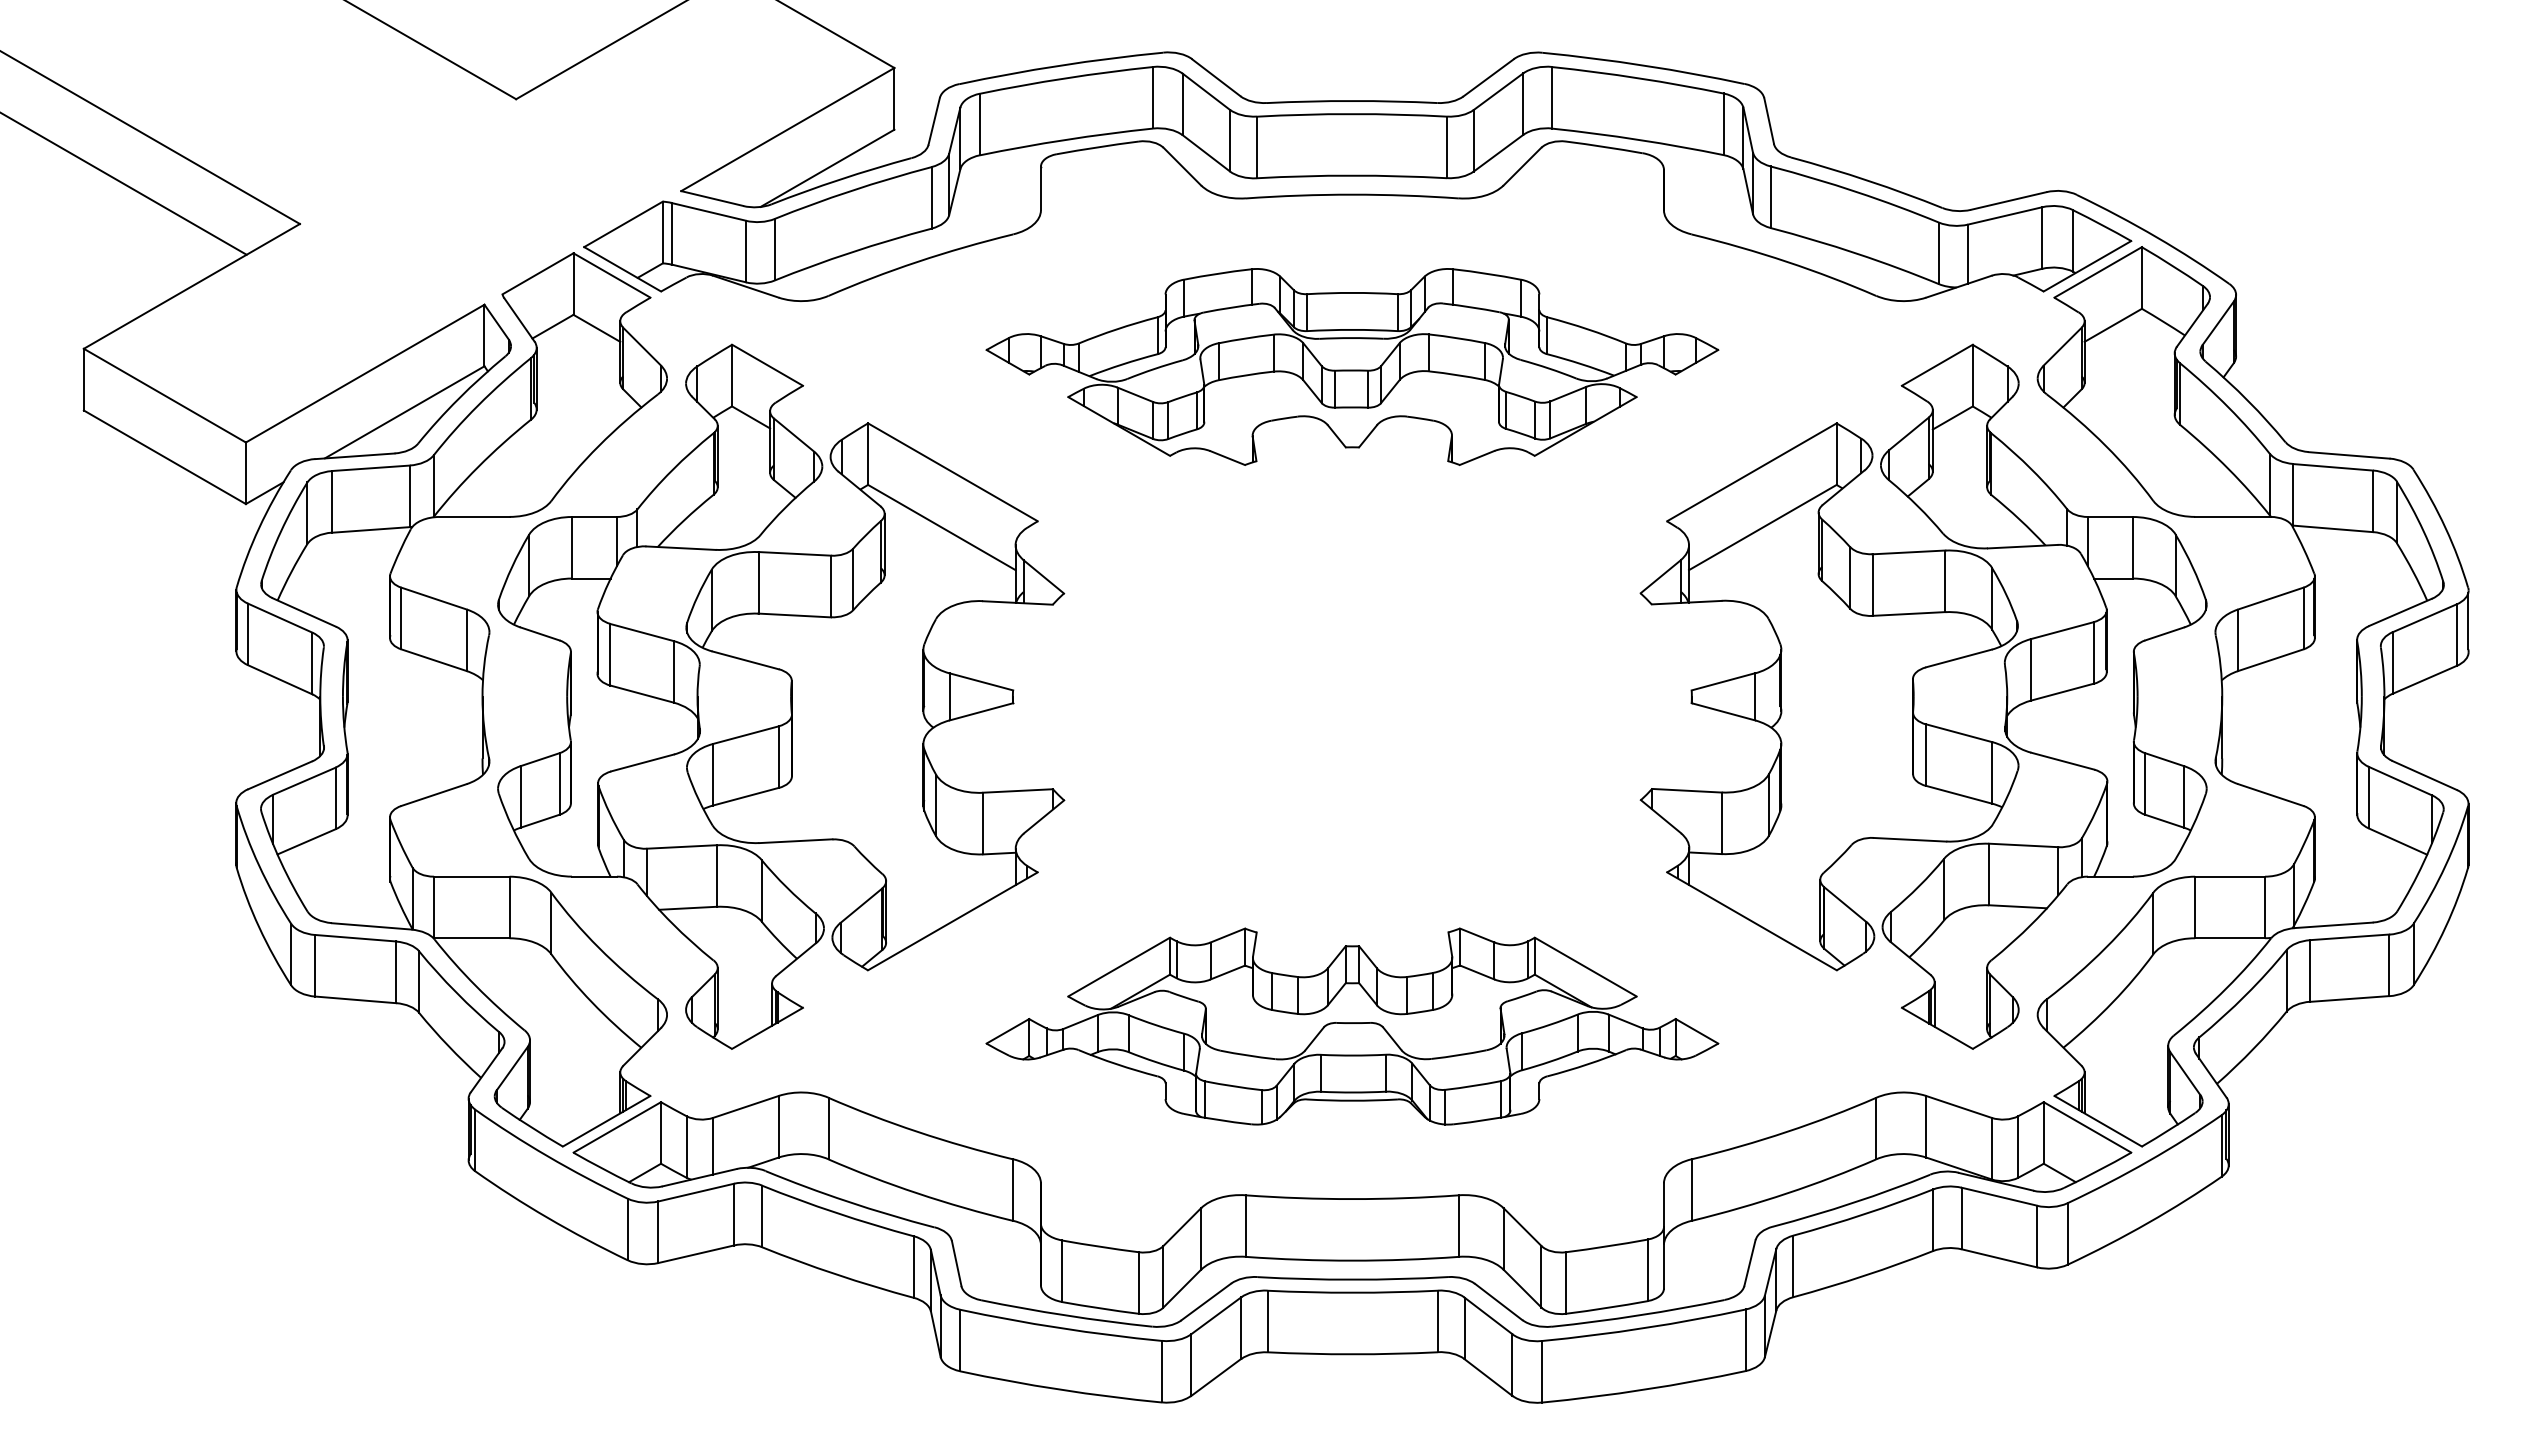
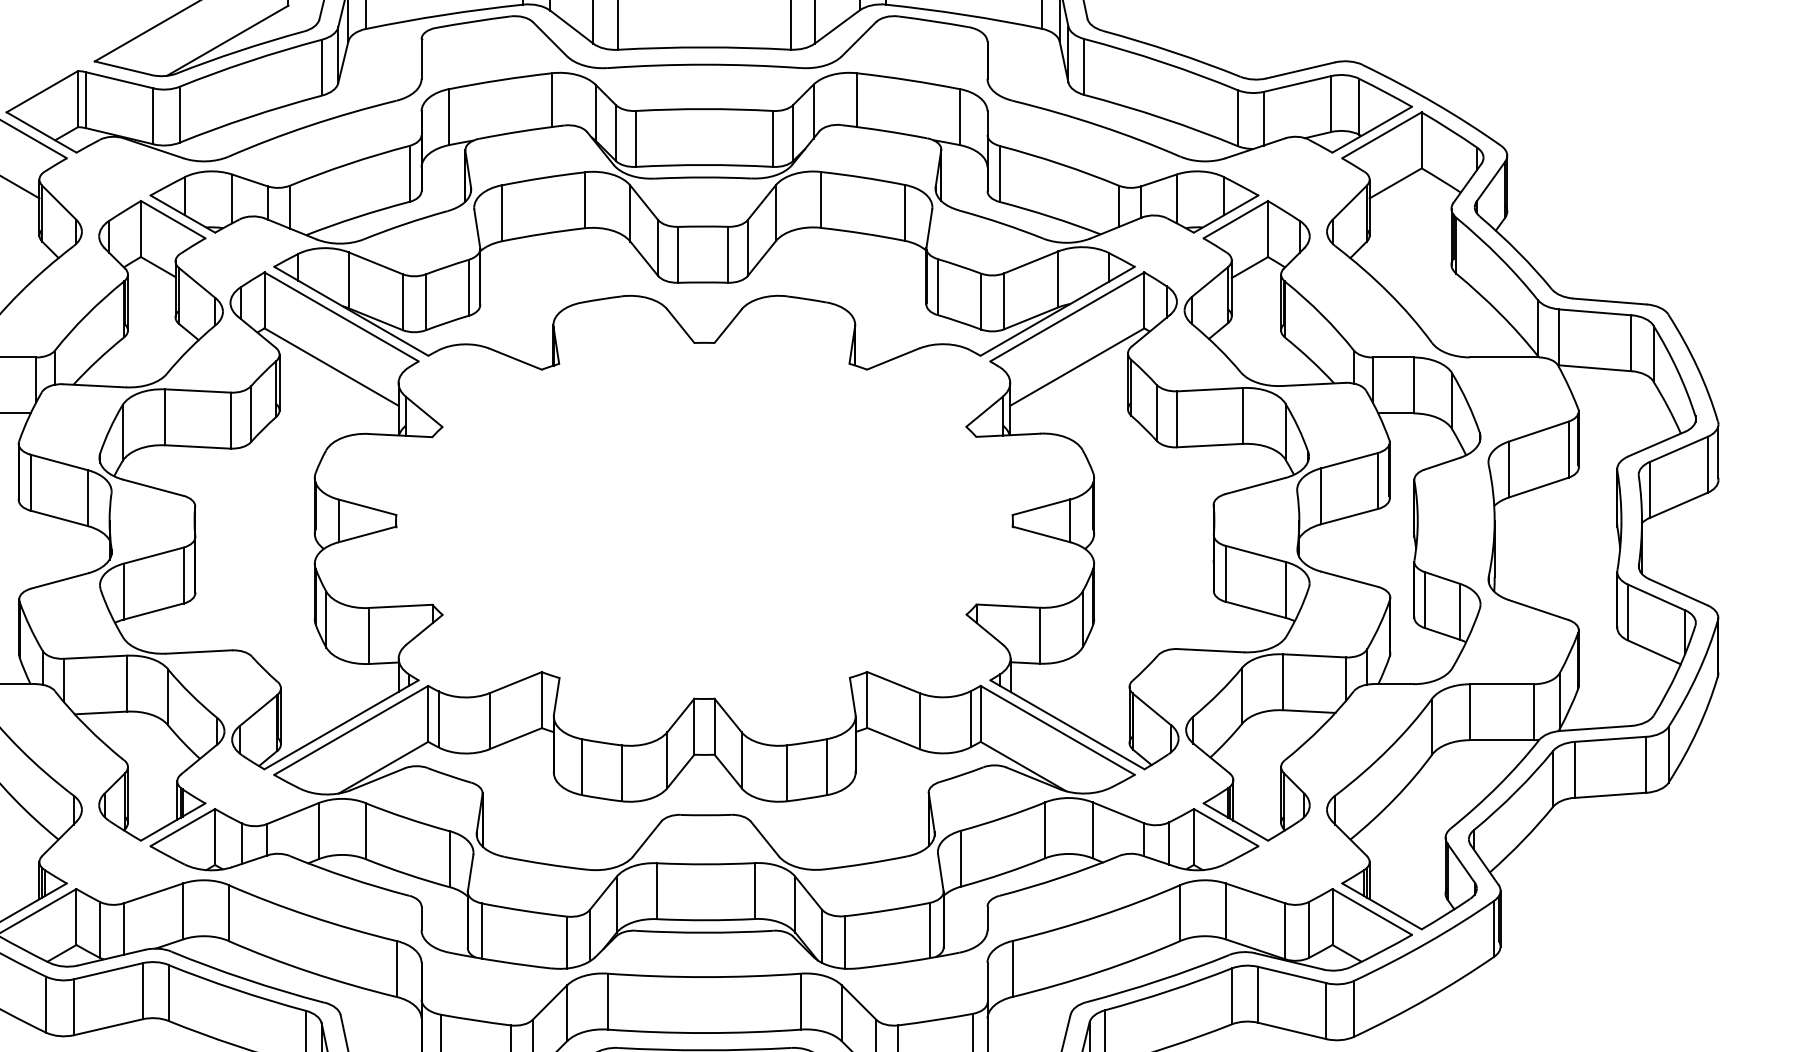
part: (1352, 366) -> (704, 220), size x1.67
part: (1352, 1026) -> (704, 820), size x1.67

